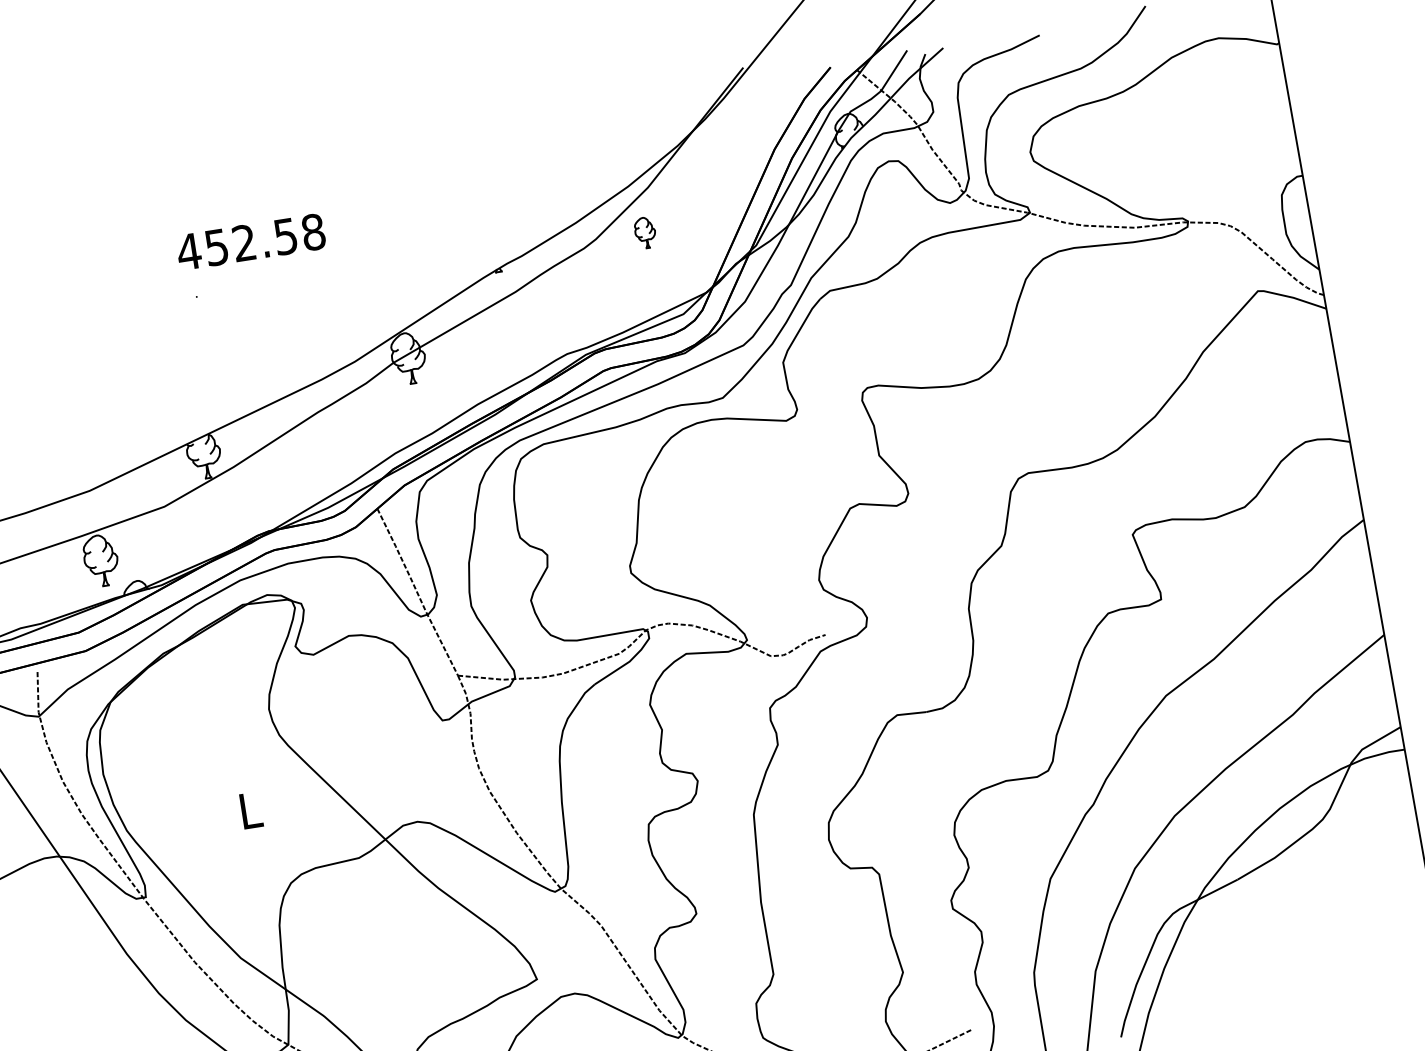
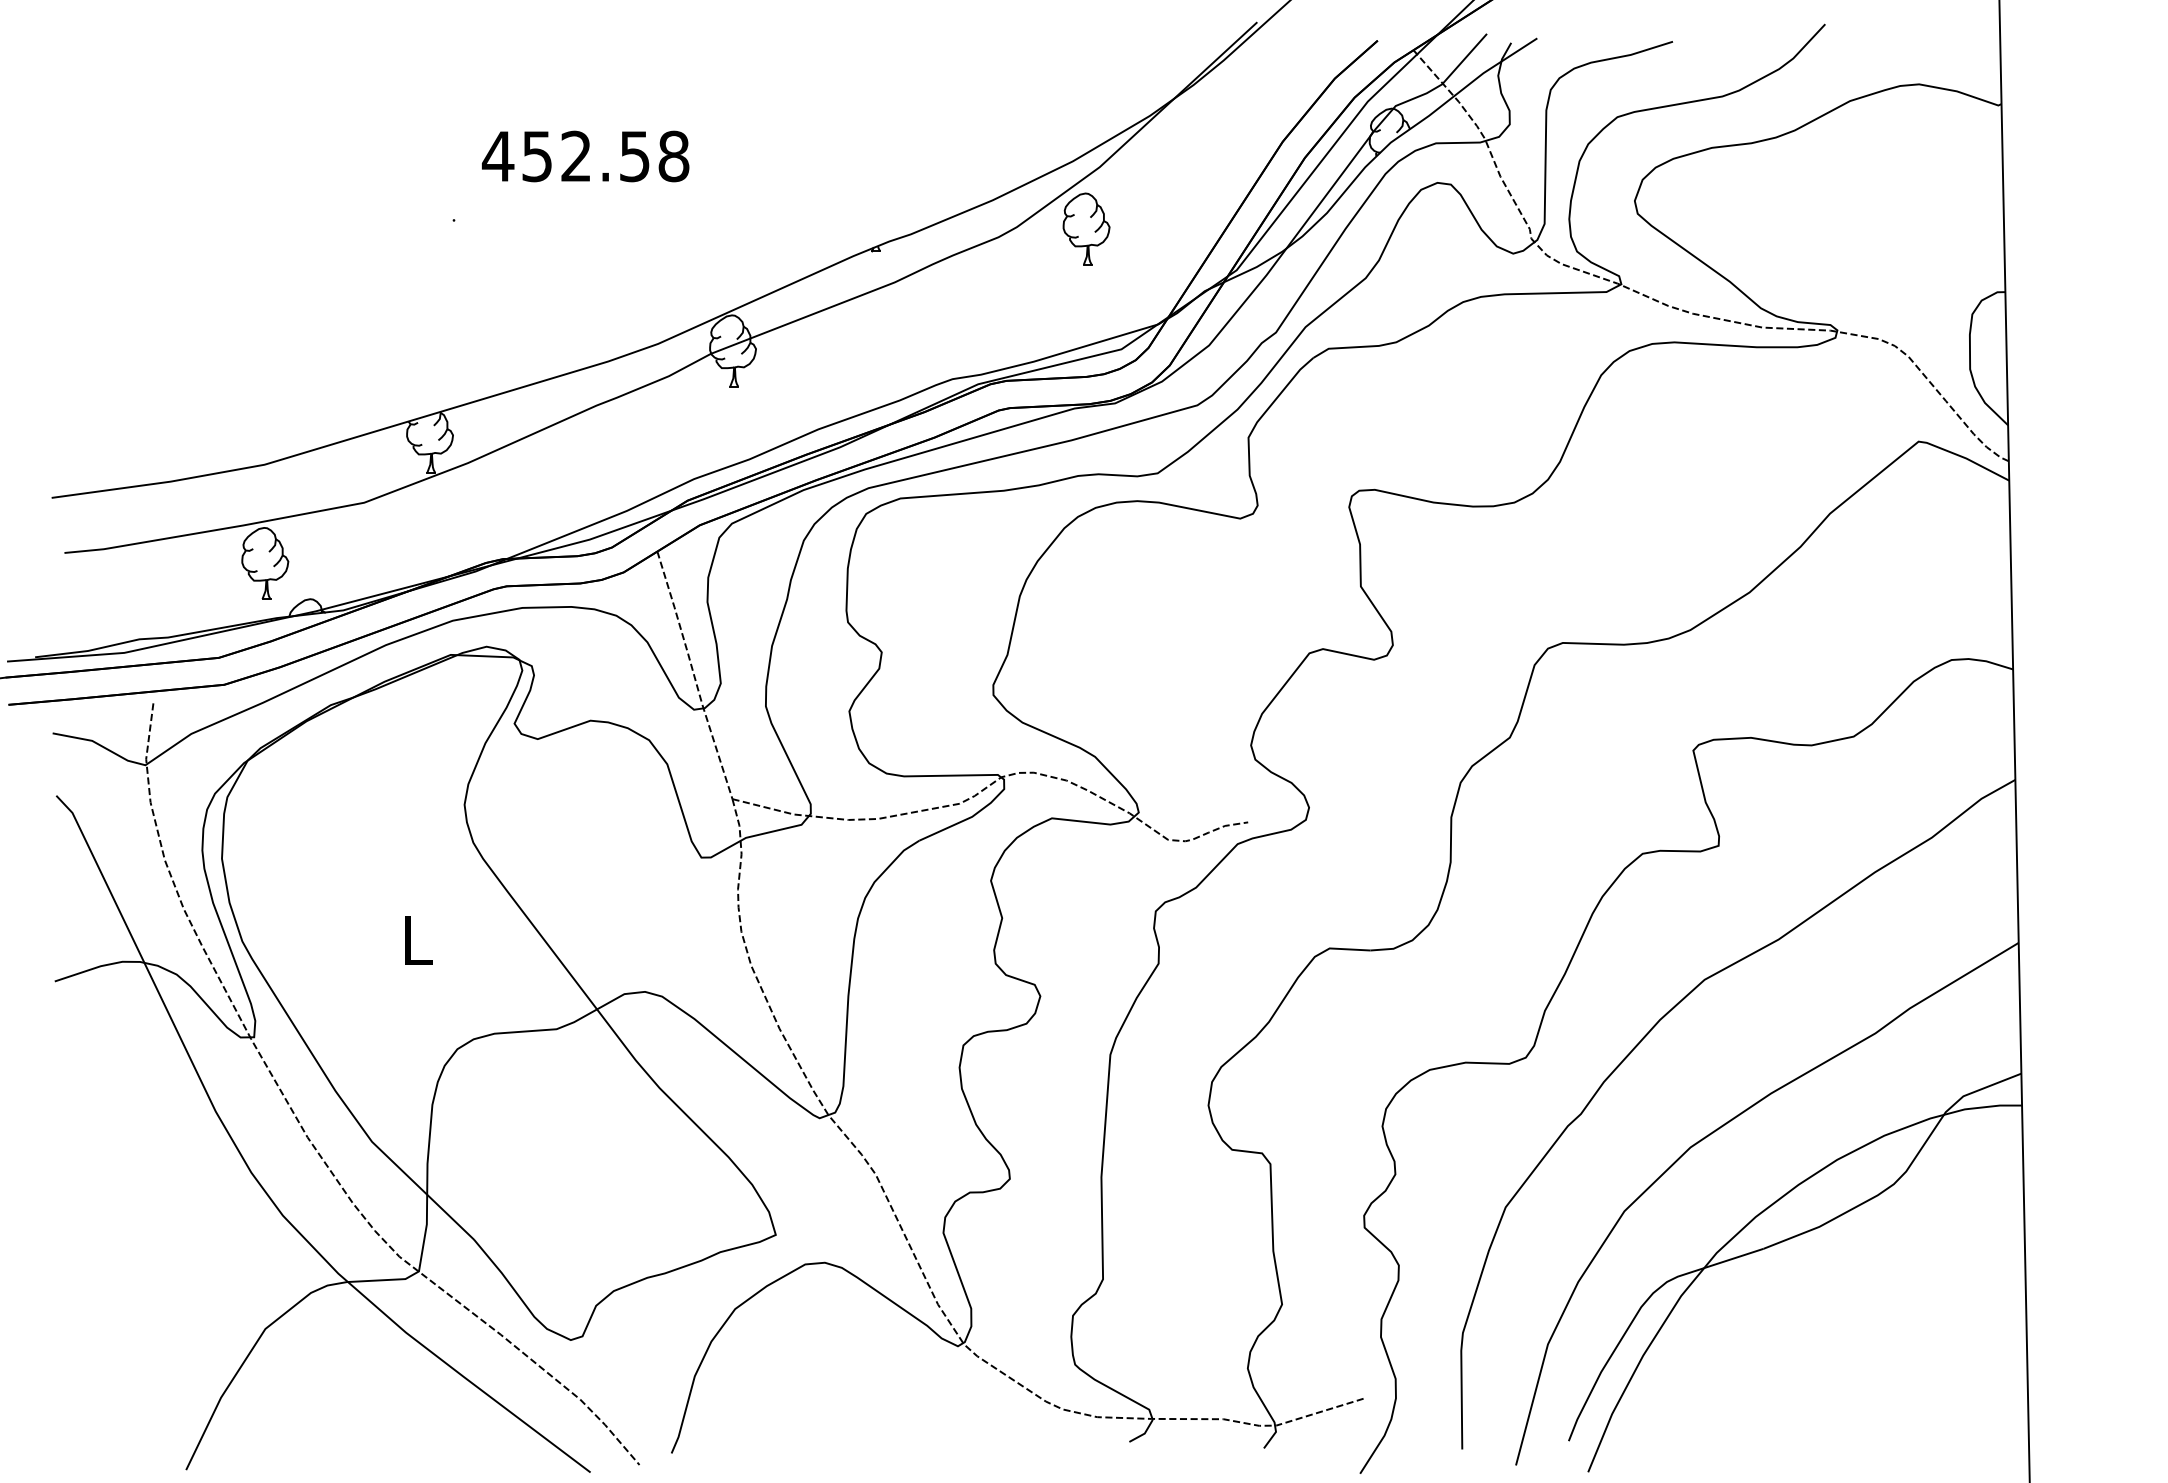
part: (645, 232) -> (1086, 228), size x1.67
text: (250, 242) -> (585, 156), moved

